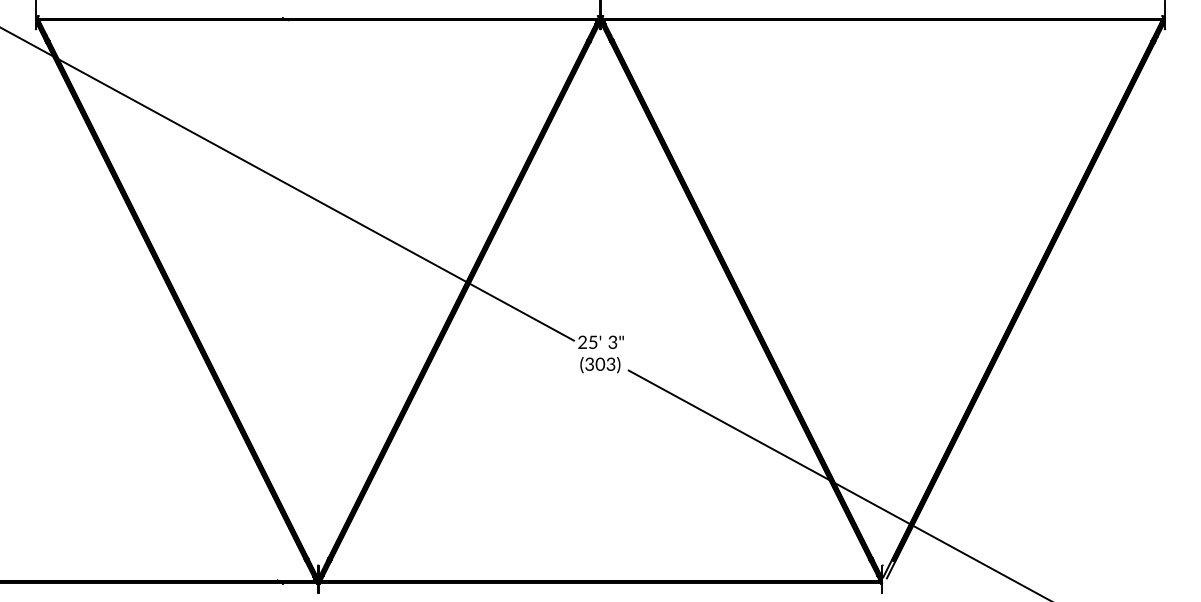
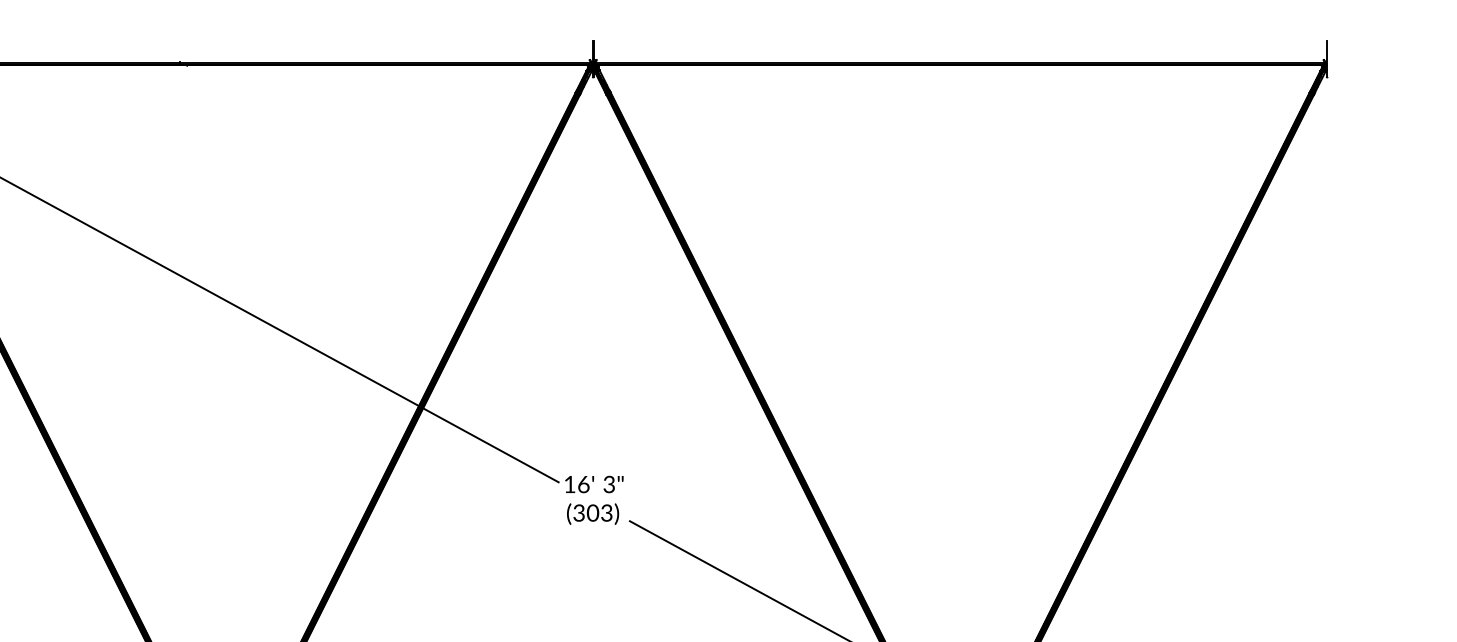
text: (587, 341) -> (576, 483), 25' -> 16'

